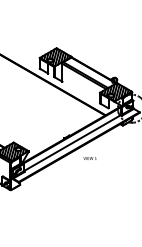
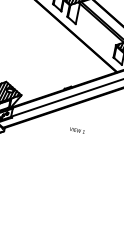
text: (89, 158) -> (76, 130), moved

